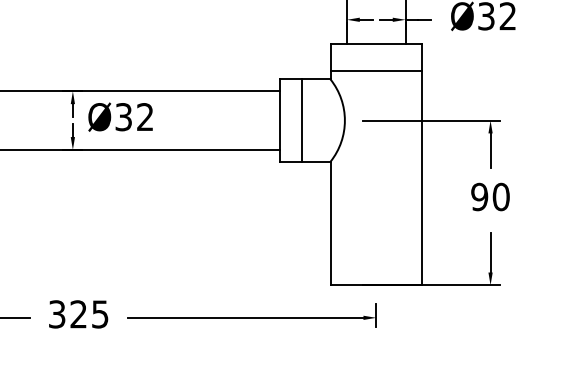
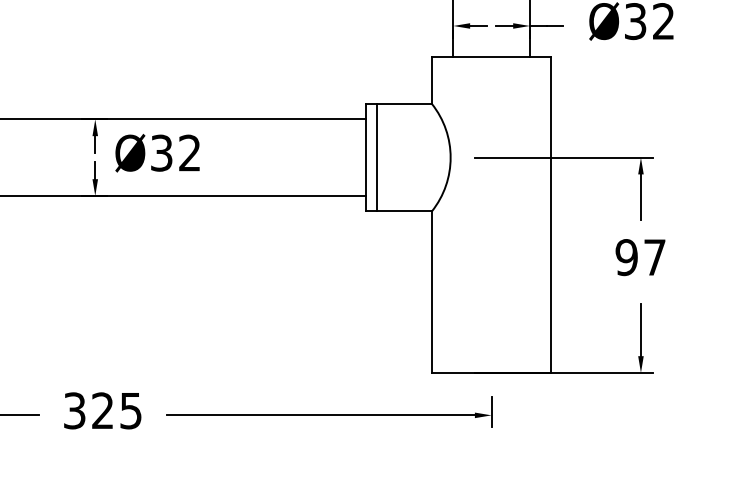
line: (376, 71) -> (491, 93), removed
line: (302, 120) -> (376, 157), moved
text: (500, 196) -> (653, 256), 90 -> 97

